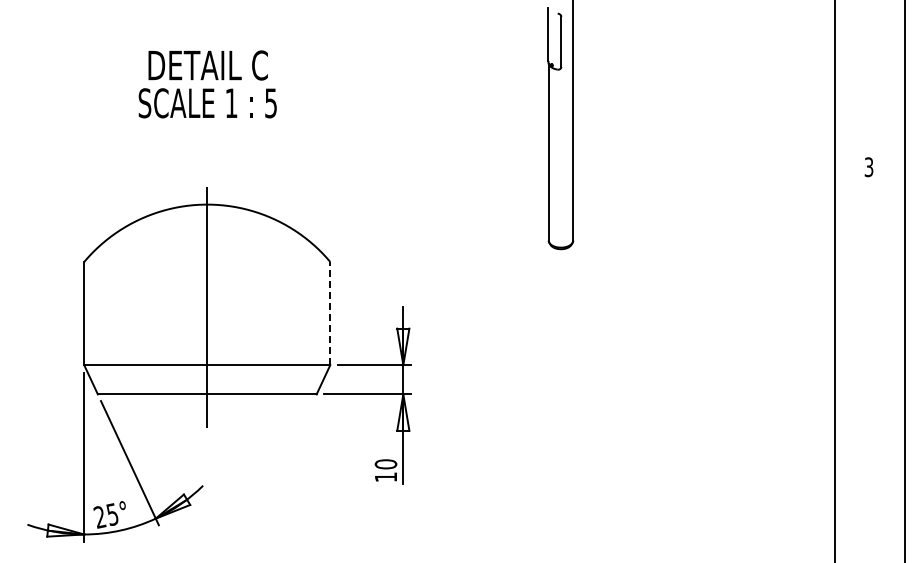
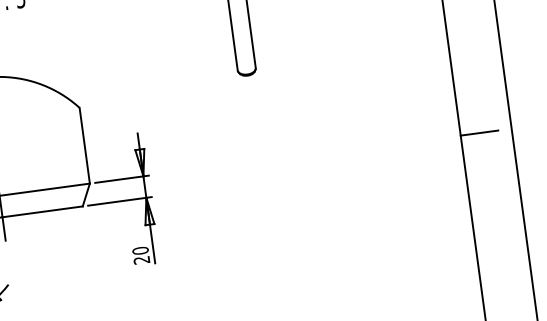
line: (330, 313) -> (84, 145), dashed -> solid
line: (860, 368) -> (479, 133), added
text: (385, 477) -> (141, 260), 10 -> 20

